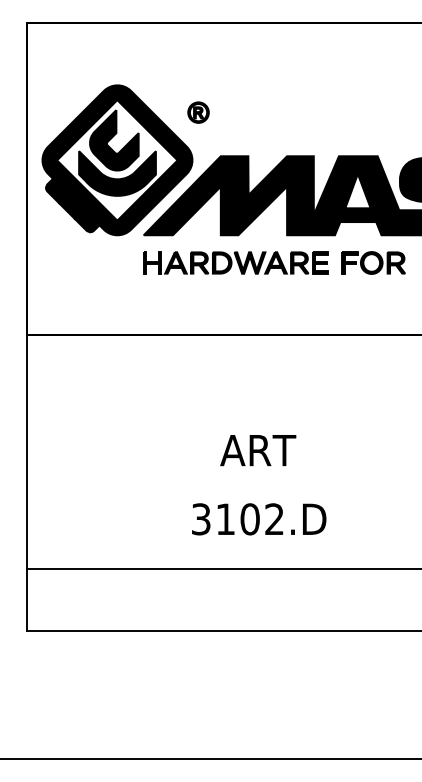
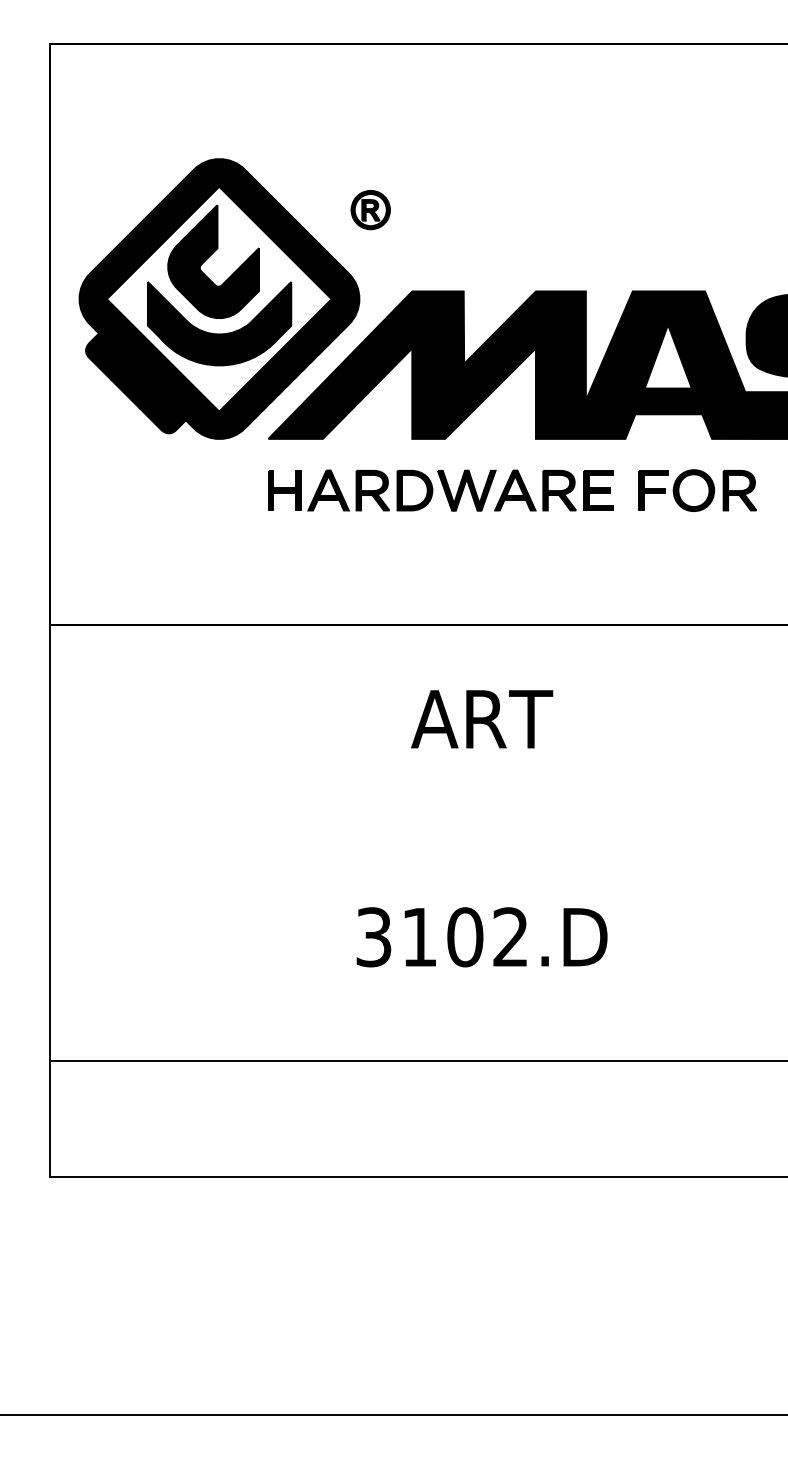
text: (258, 450) -> (482, 719), moved
text: (259, 519) -> (482, 937), moved

